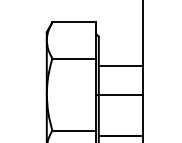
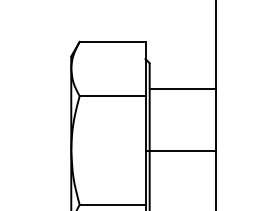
line: (120, 65) -> (182, 88), moved

